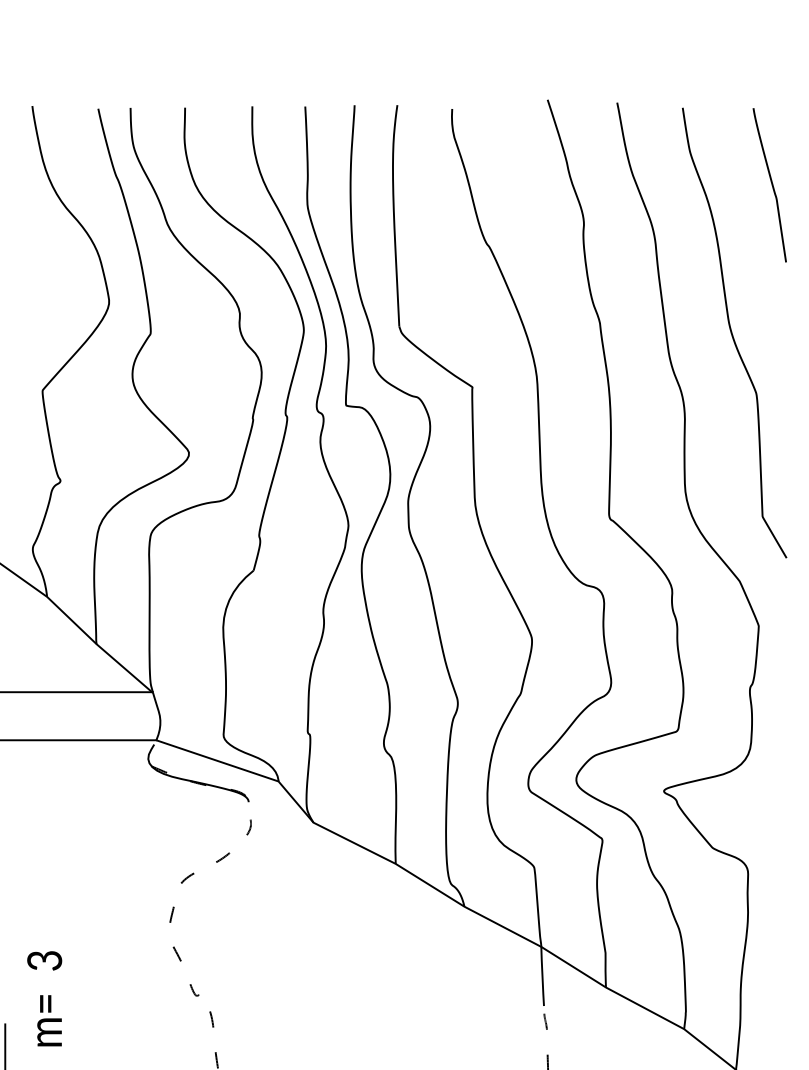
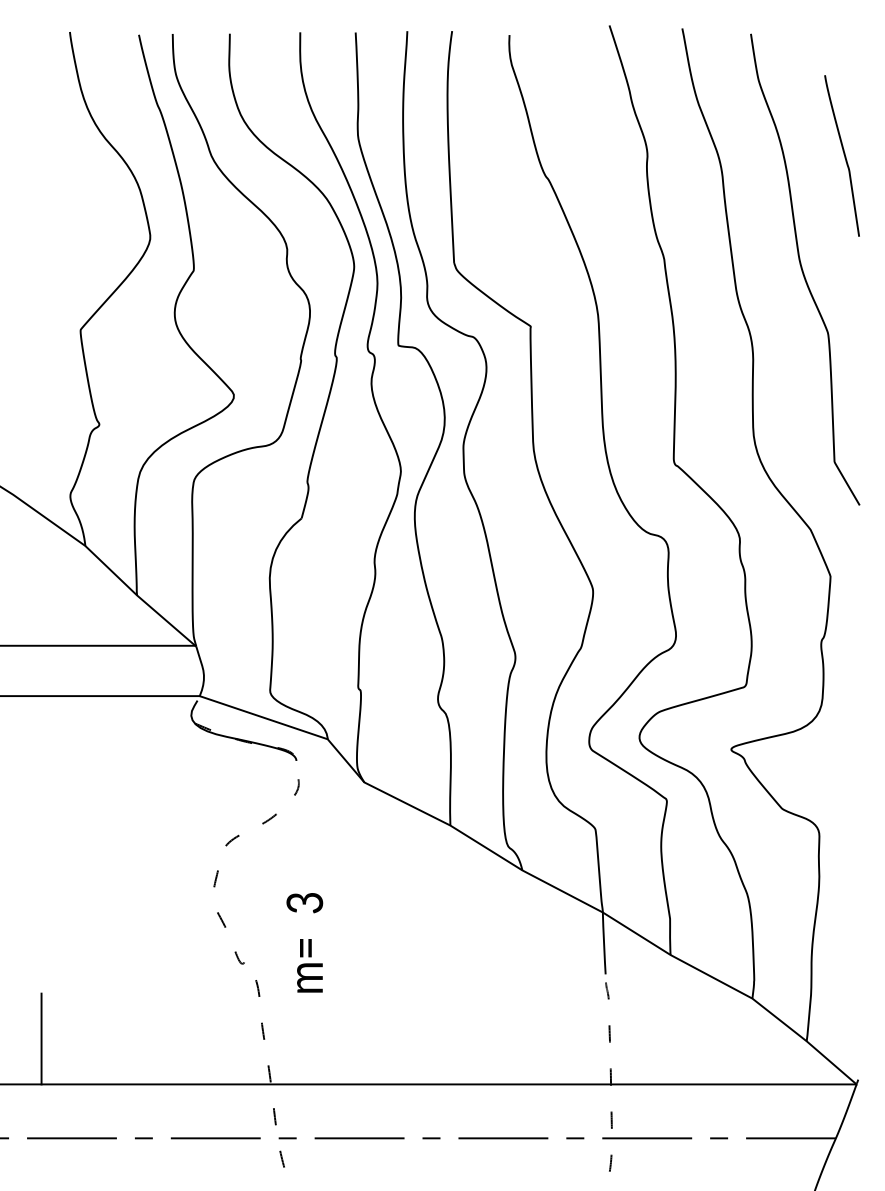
curve: (771, 183) -> (843, 154), moved
text: (44, 998) -> (304, 942), moved

